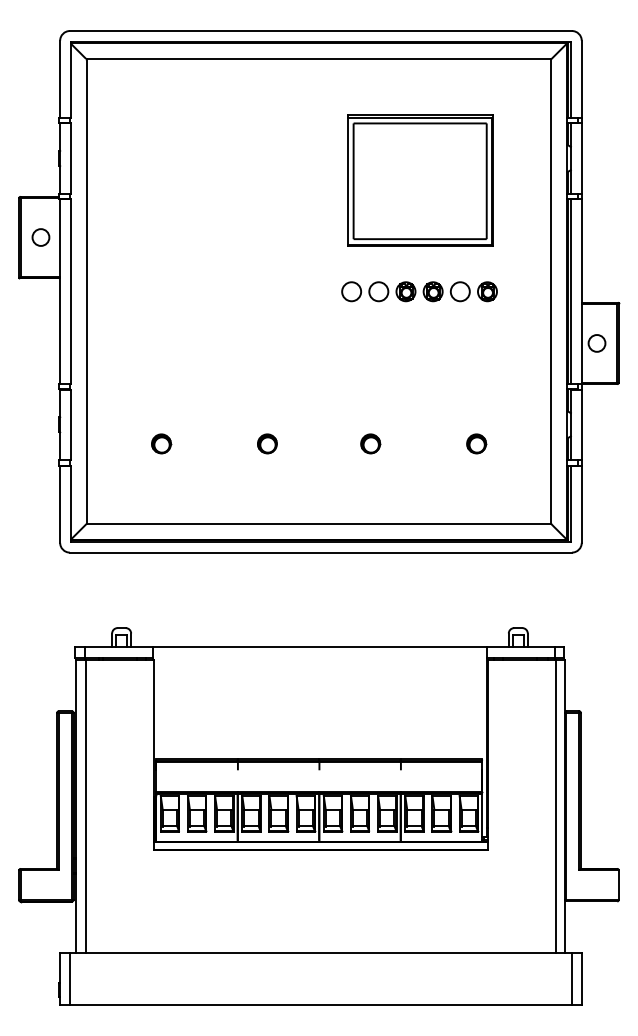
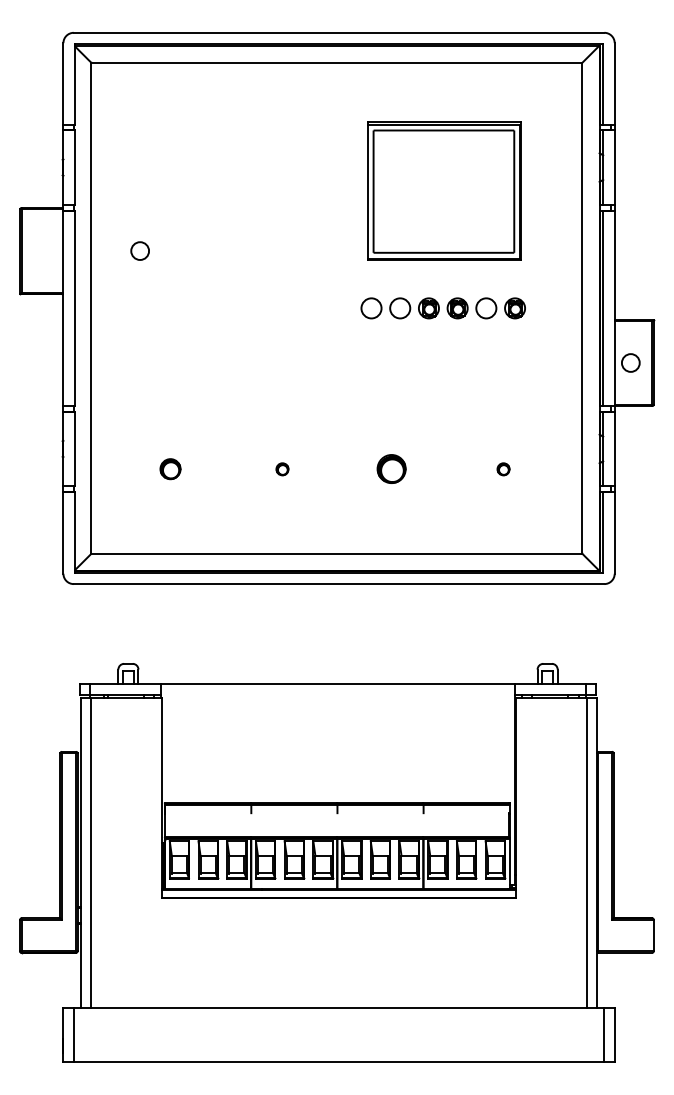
circle: (40, 236) -> (139, 250), moved
part: (267, 444) -> (282, 469), size x0.6
part: (370, 444) -> (391, 469), size x1.4
part: (476, 444) -> (503, 469), size x0.6

